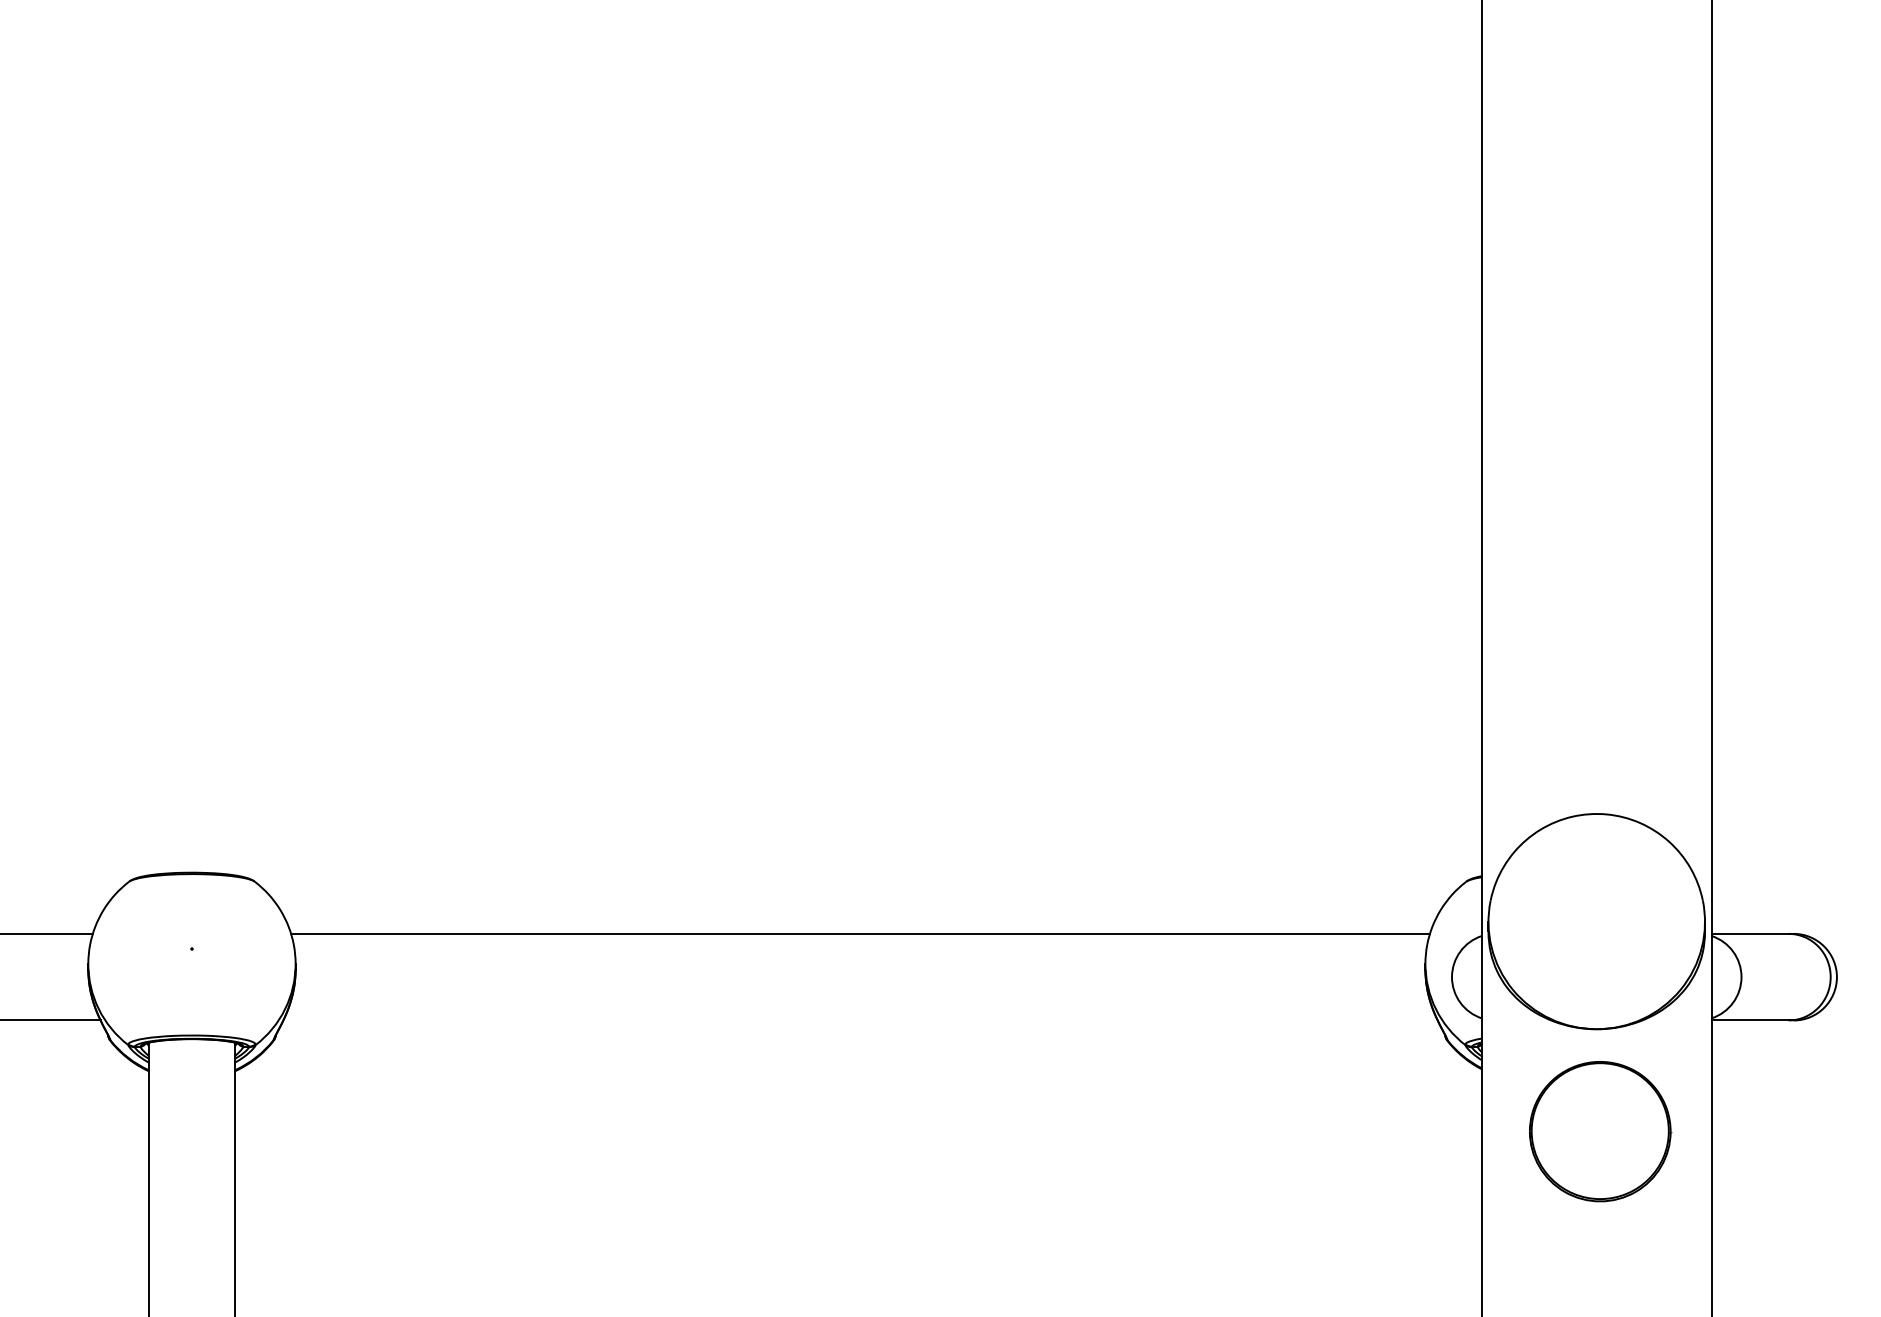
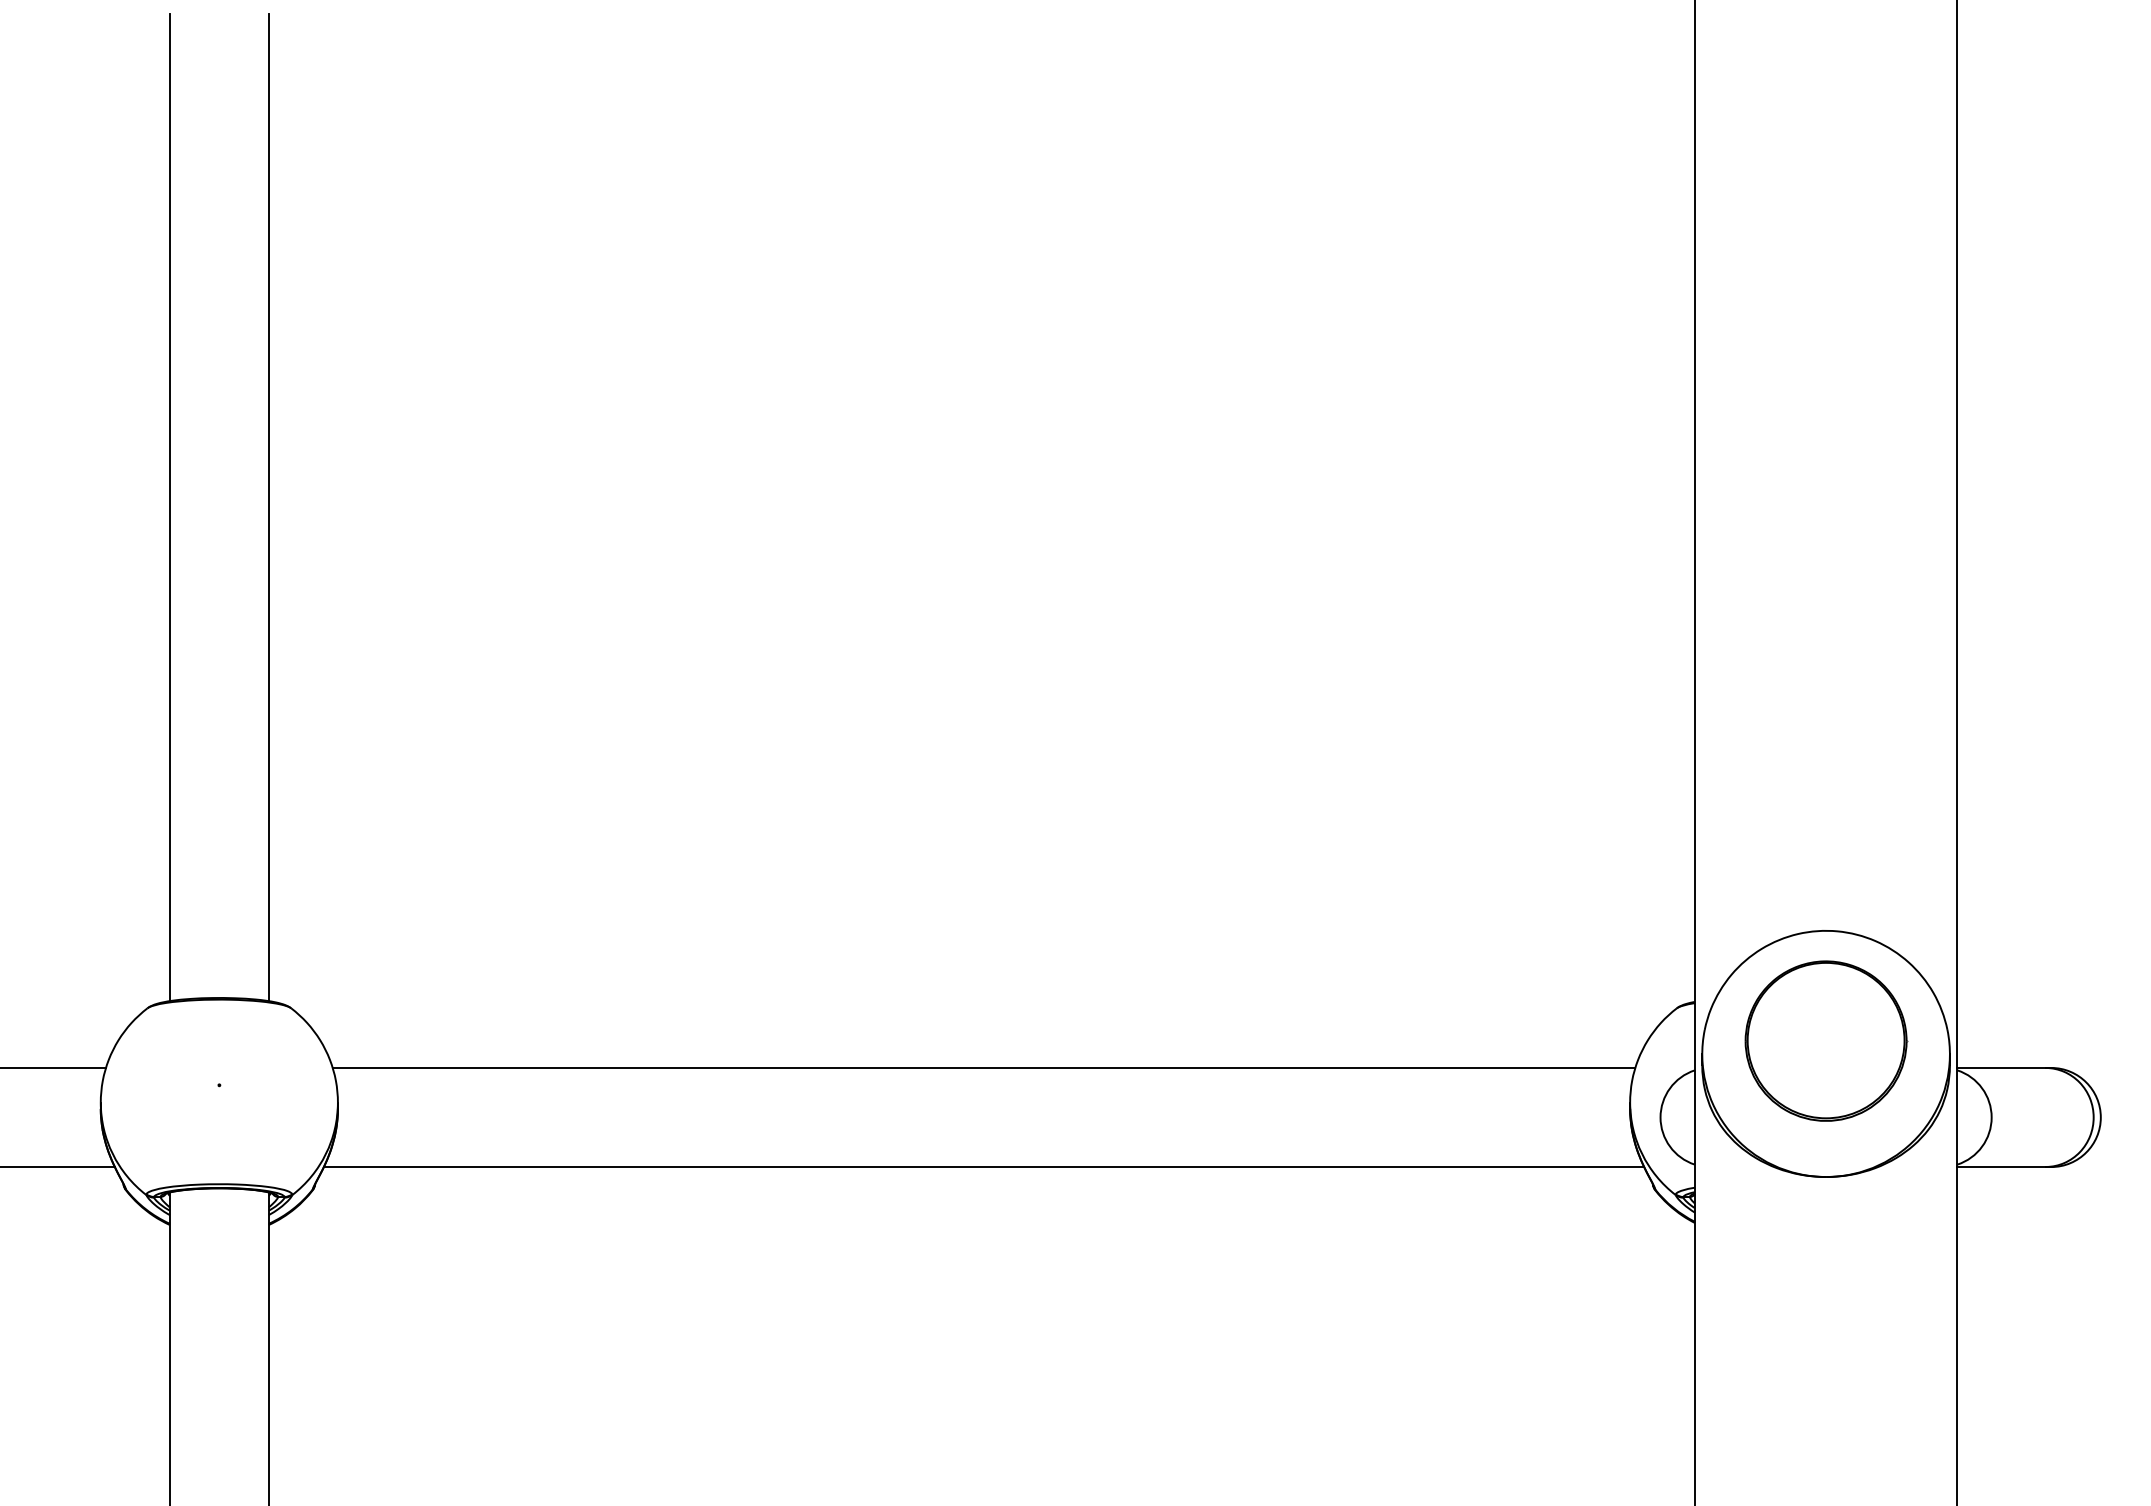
line: (148, 443) -> (169, 507), added
line: (234, 443) -> (268, 507), added
line: (860, 1020) -> (983, 1167), added
part: (1600, 1131) -> (1826, 1040), moved

